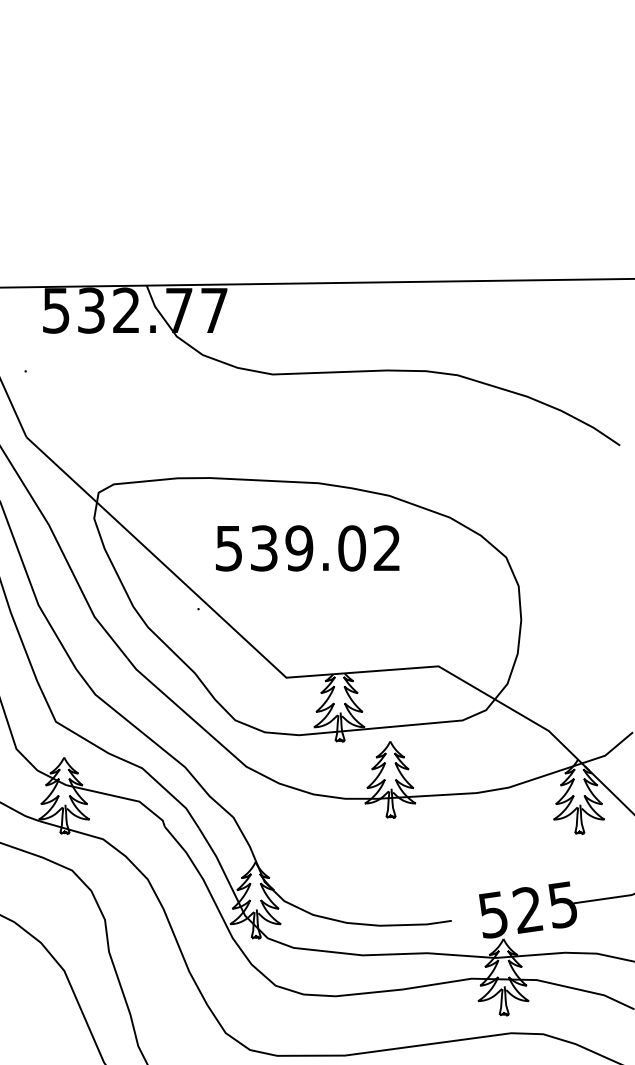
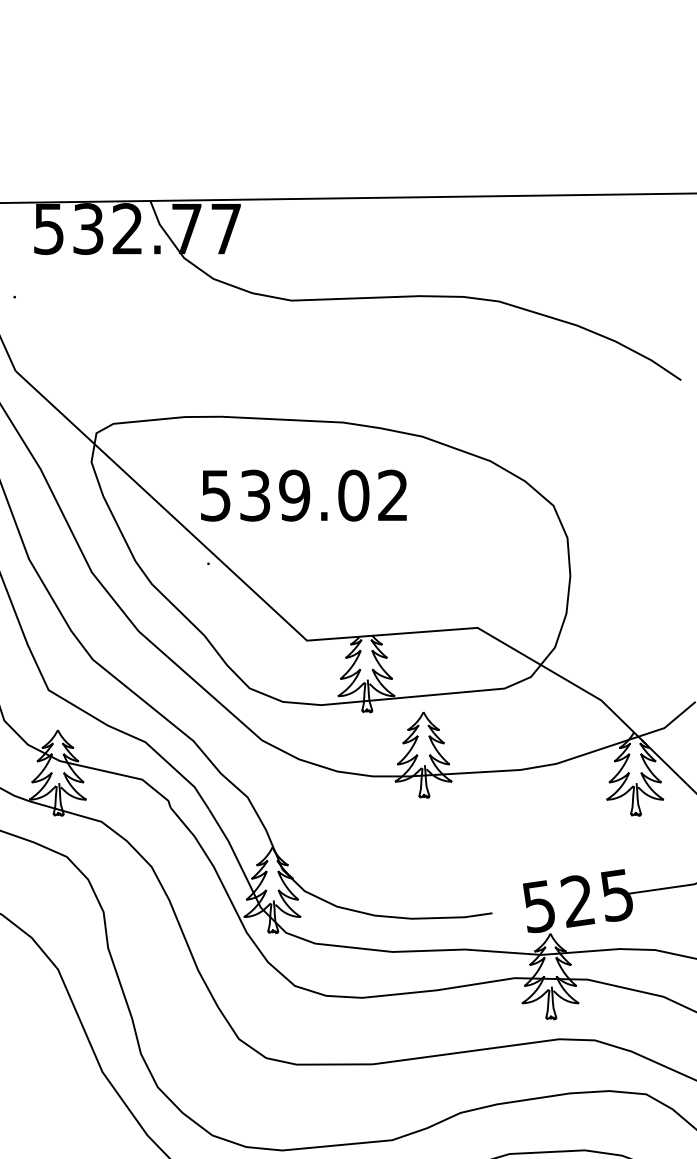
text: (307, 548) -> (303, 495), moved

